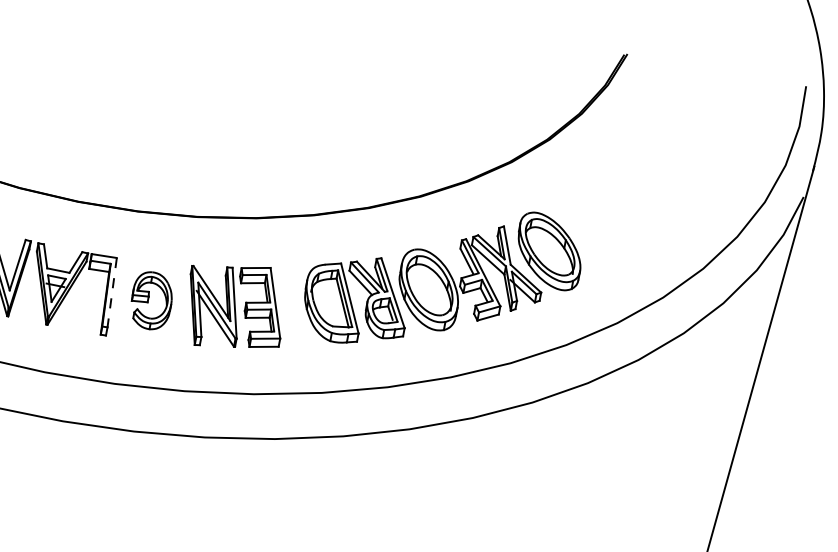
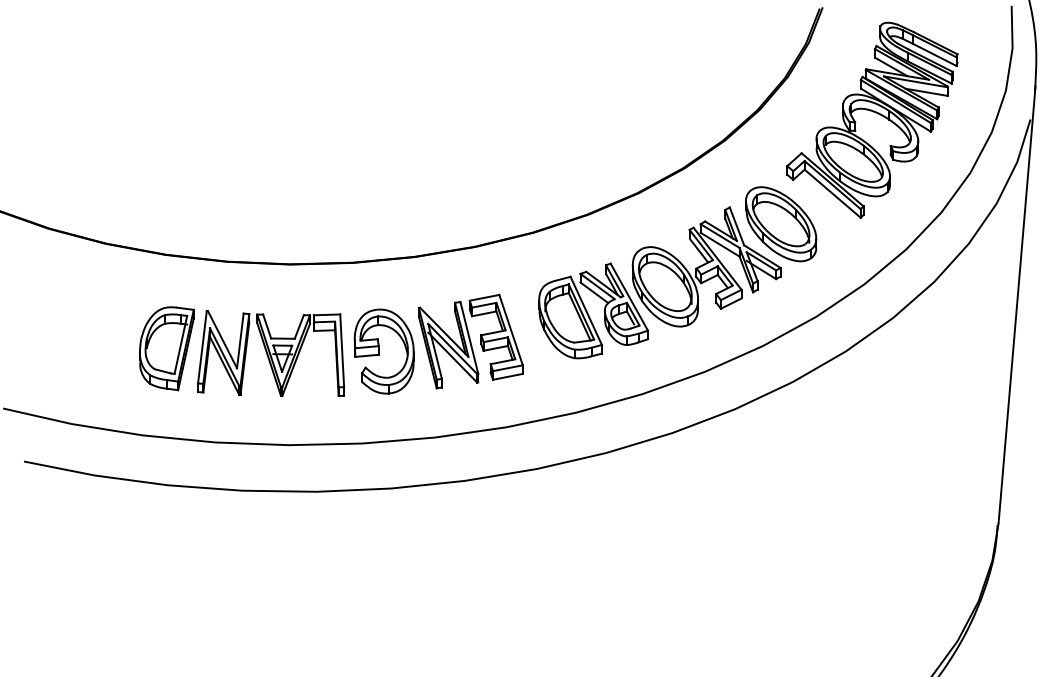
part: (658, 163) -> (875, 113), added
line: (112, 293) -> (342, 351), dashed -> solid
part: (151, 300) -> (383, 351), size x1.43

